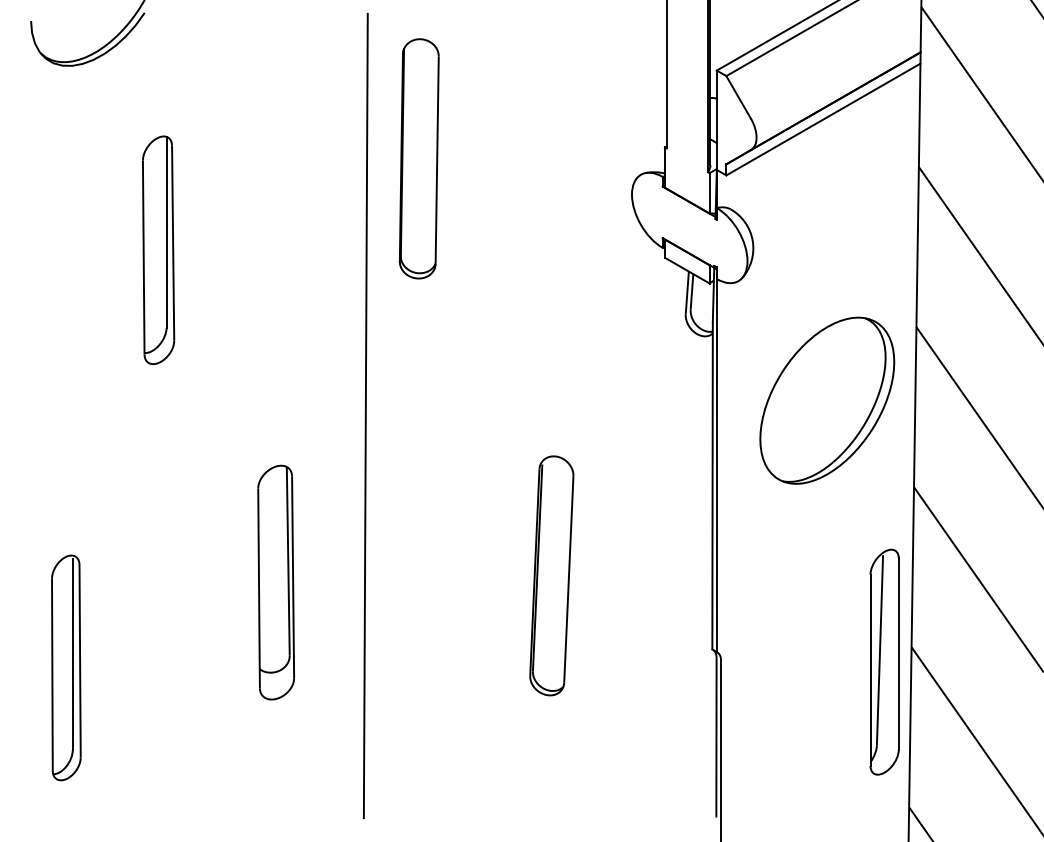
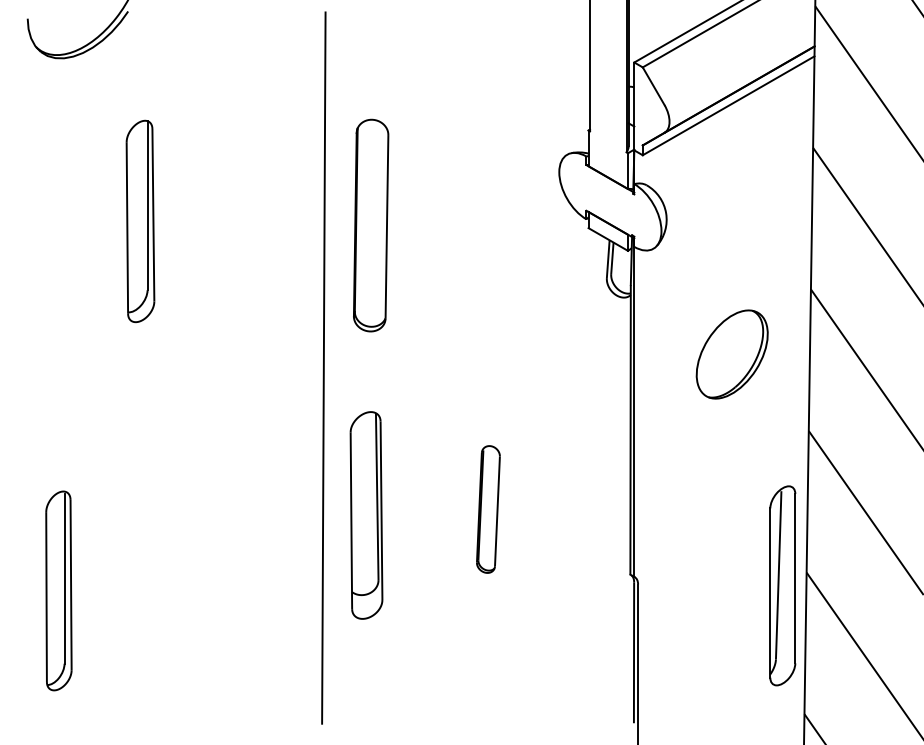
part: (419, 158) -> (371, 225), moved
part: (827, 400) -> (732, 354), size x0.6
part: (551, 575) -> (488, 509), size x0.6
part: (276, 582) -> (366, 515), moved

